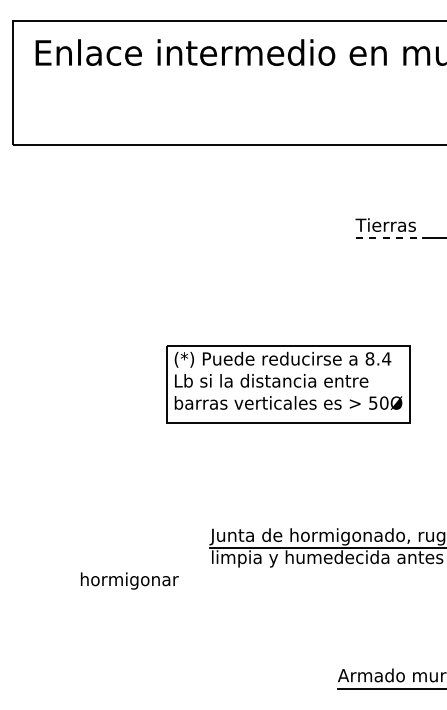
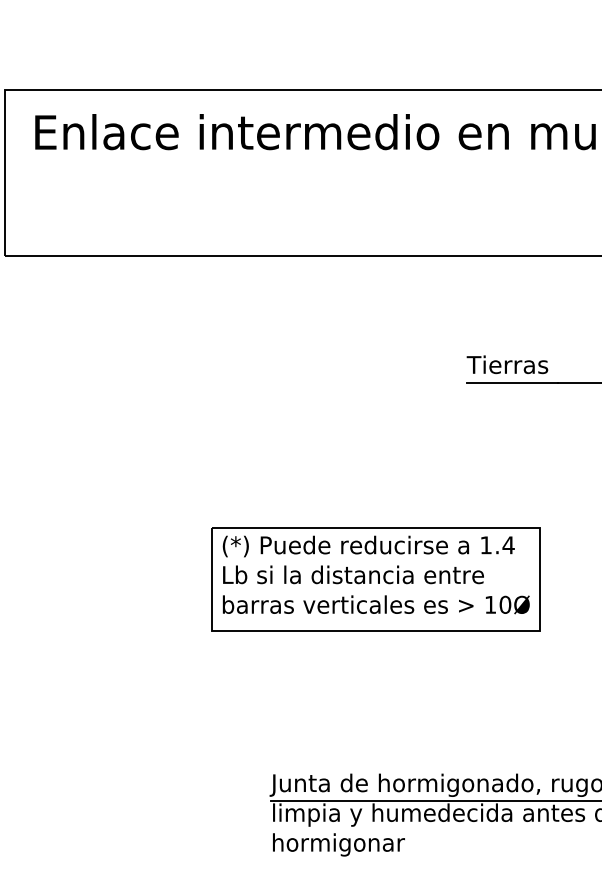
line: (389, 238) -> (512, 382), dashed -> solid
text: (369, 358) -> (485, 544), 8.4 -> 1.4
text: (373, 402) -> (490, 604), 50Ø -> 10Ø
text: (129, 580) -> (338, 844), moved

